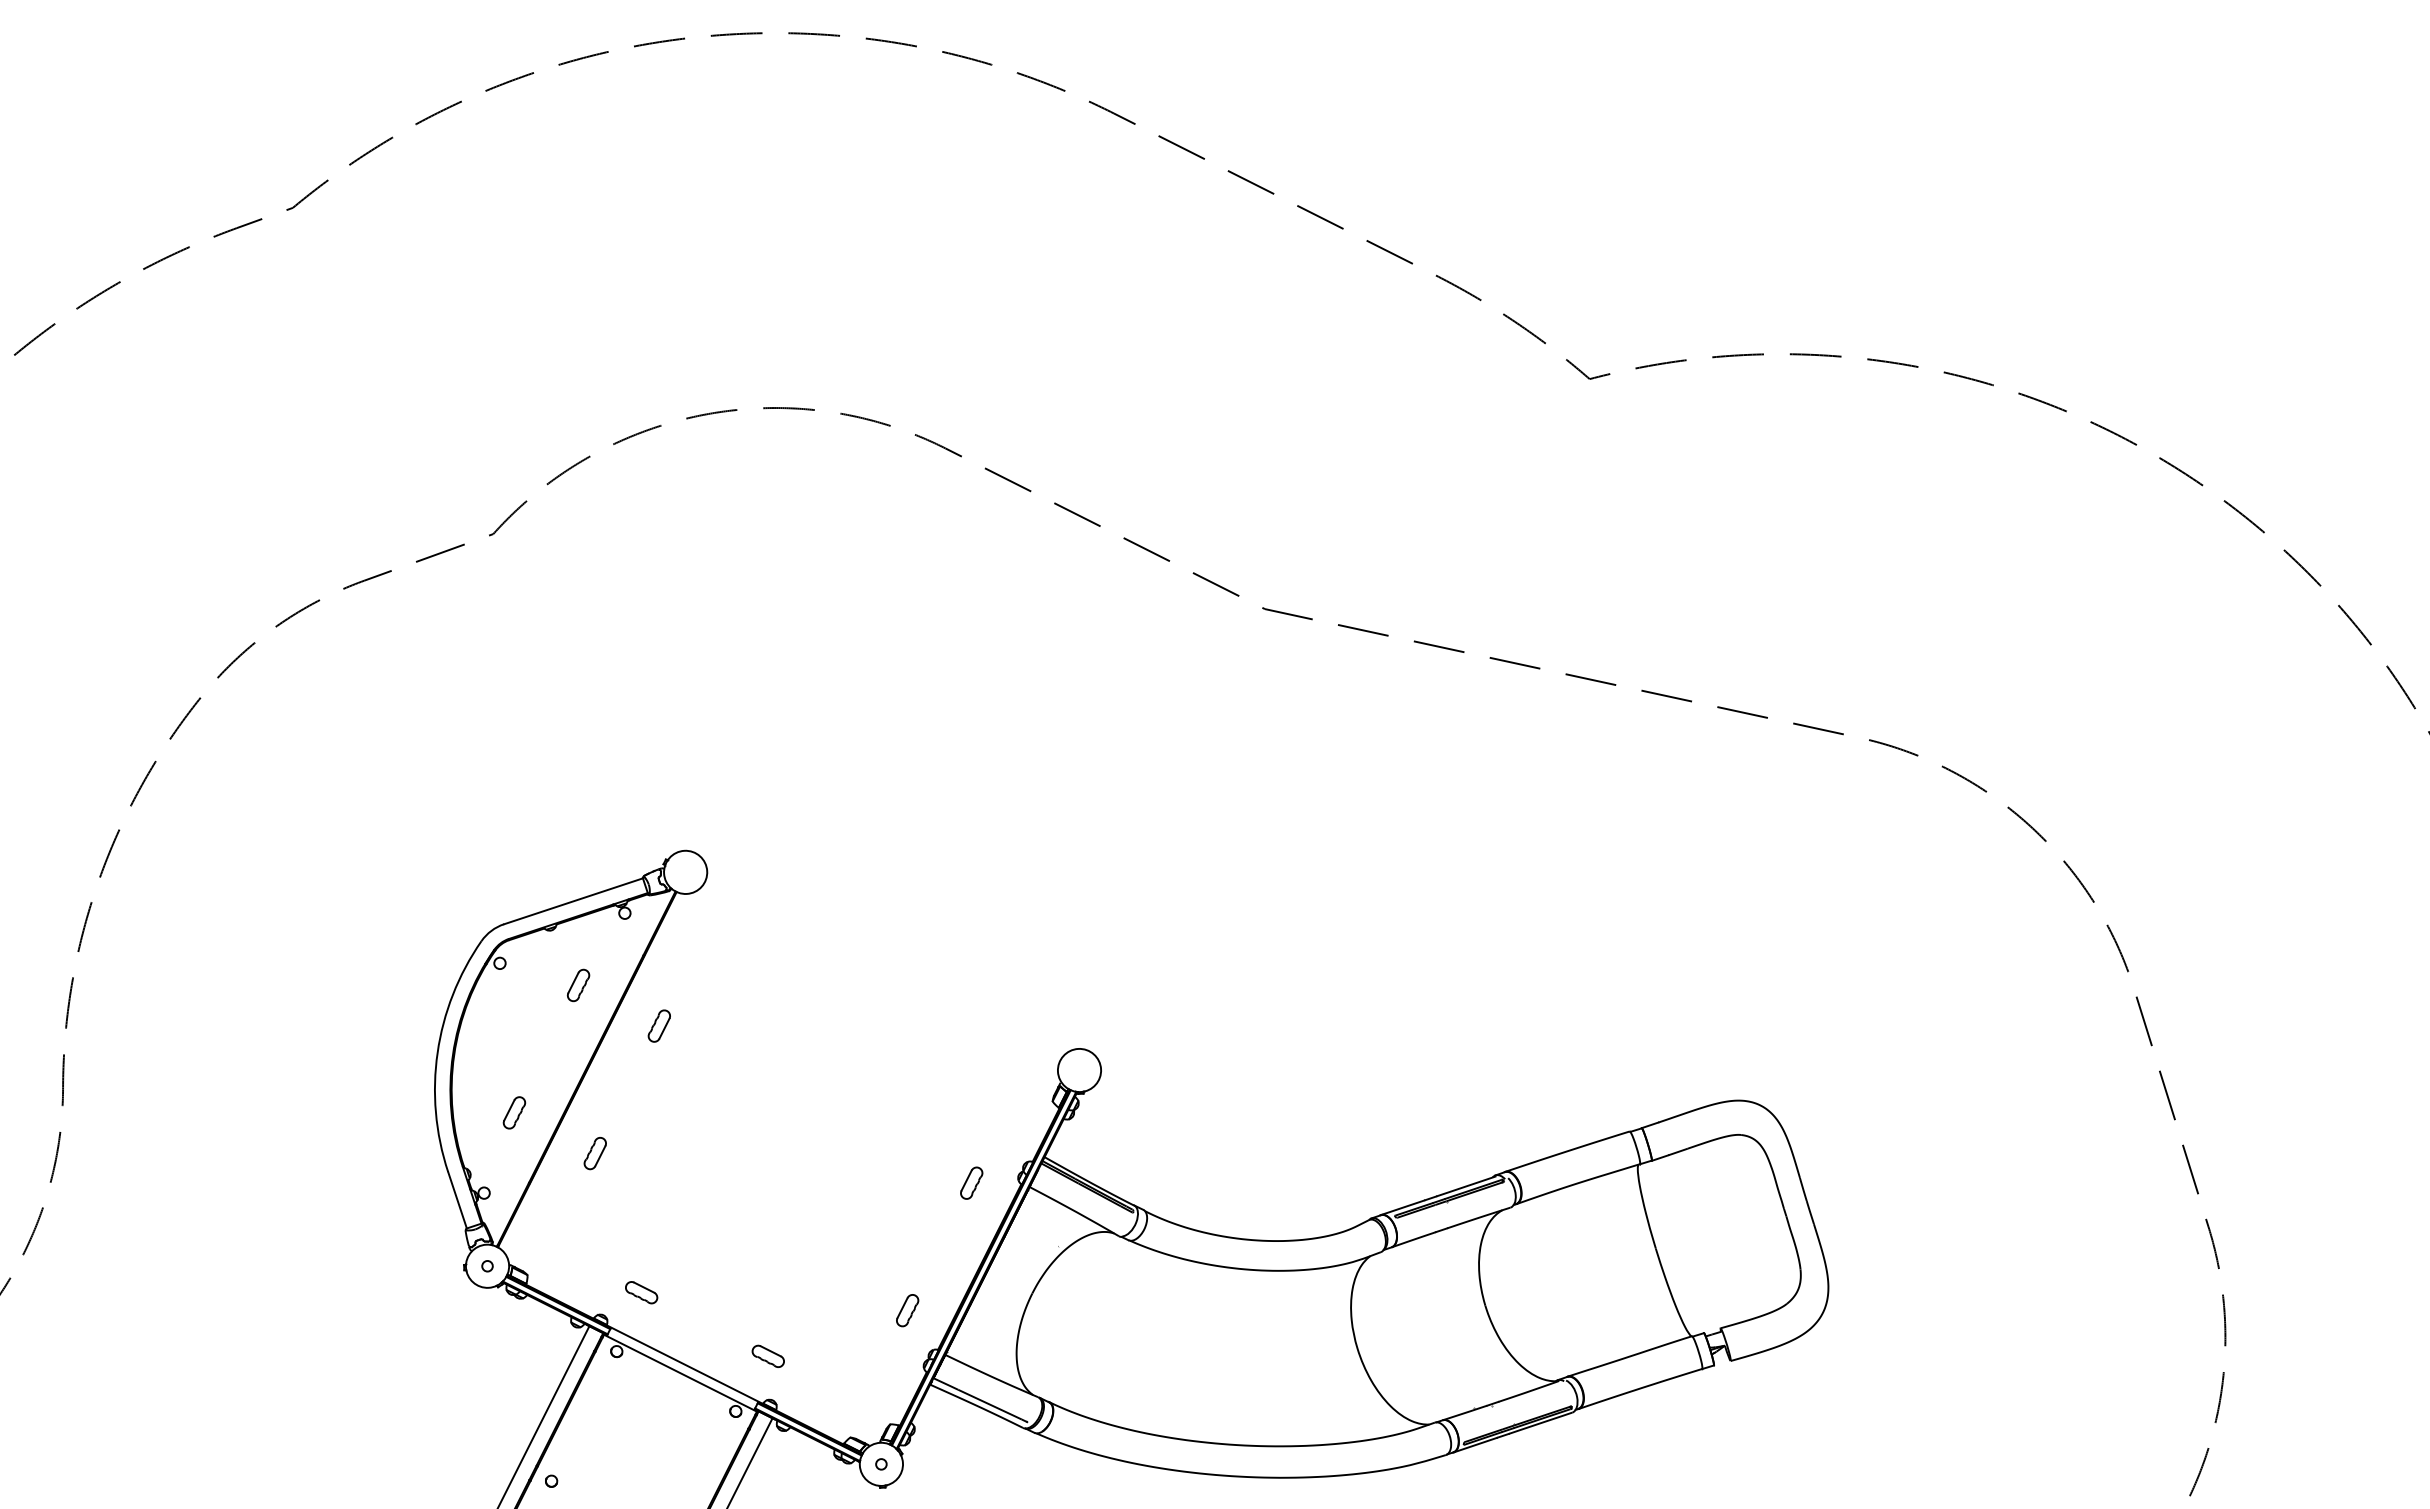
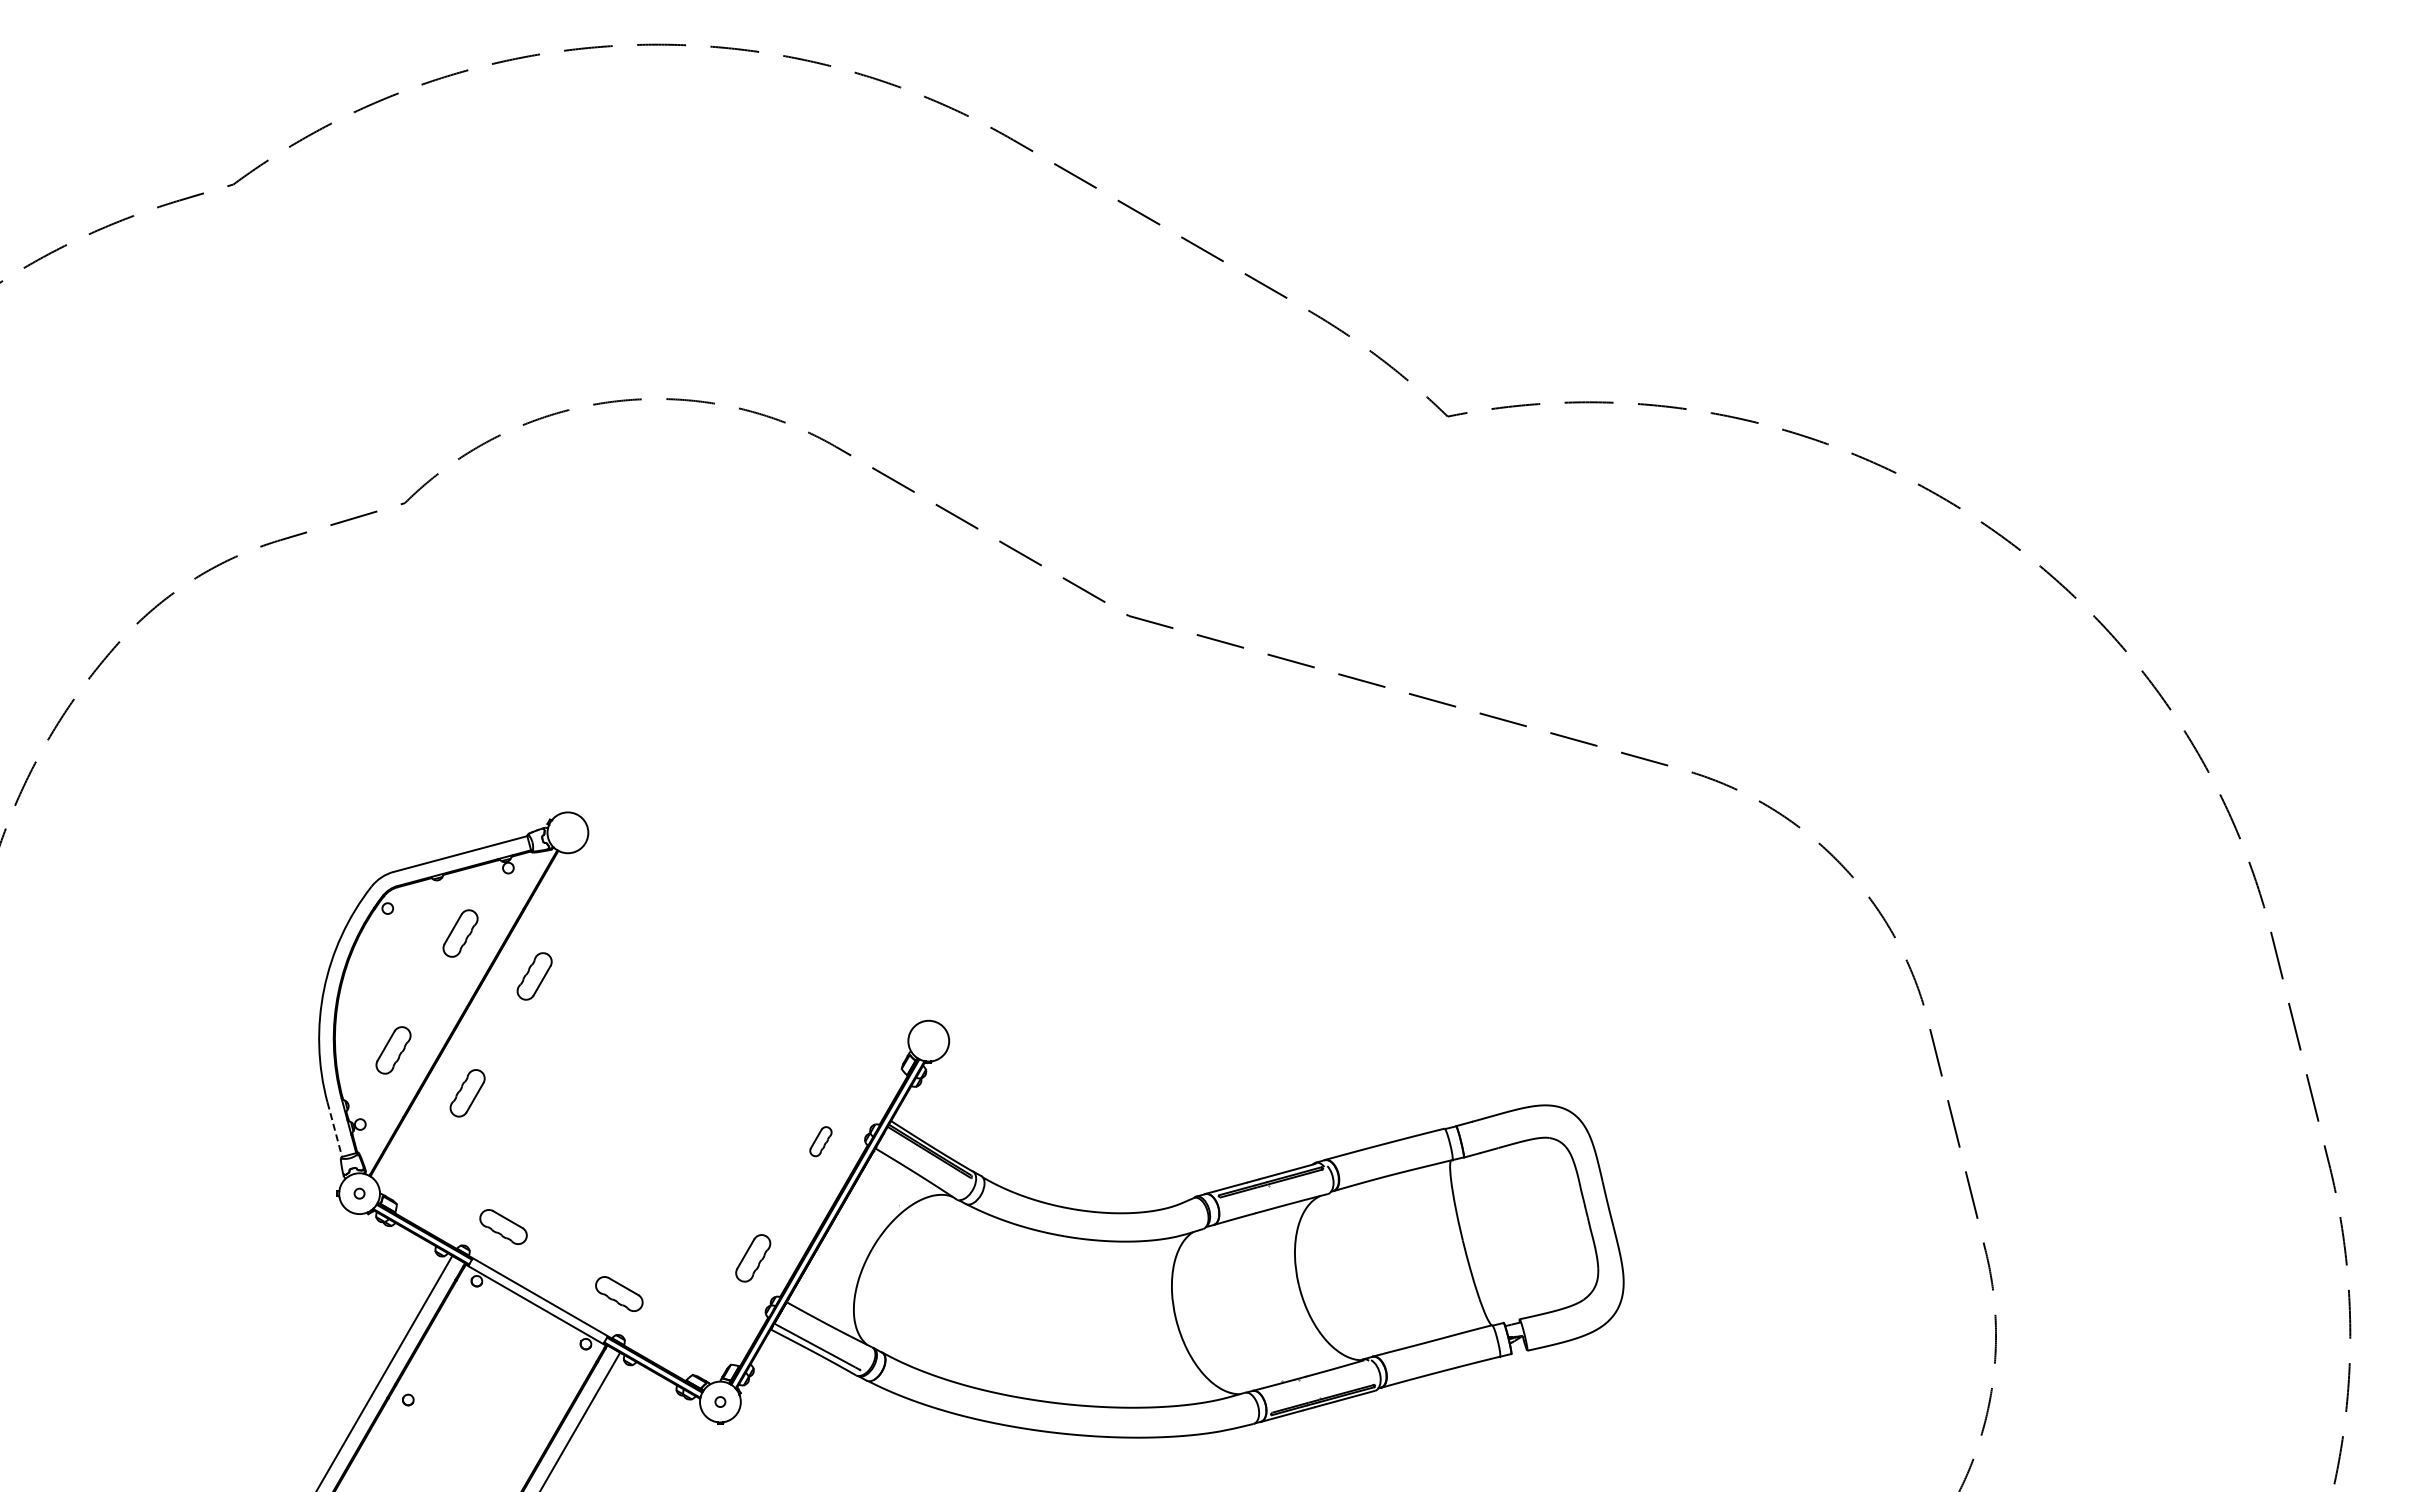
part: (578, 985) -> (460, 933), size x1.6
part: (659, 1026) -> (534, 976), size x1.6
part: (513, 1112) -> (392, 1050), size x1.6
part: (594, 1152) -> (466, 1092), size x1.6
line: (457, 1201) -> (334, 1130), solid -> dashed
part: (641, 1292) -> (503, 1226), size x1.6
part: (907, 1310) -> (753, 1258), size x1.6
part: (768, 1355) -> (619, 1293), size x1.6

